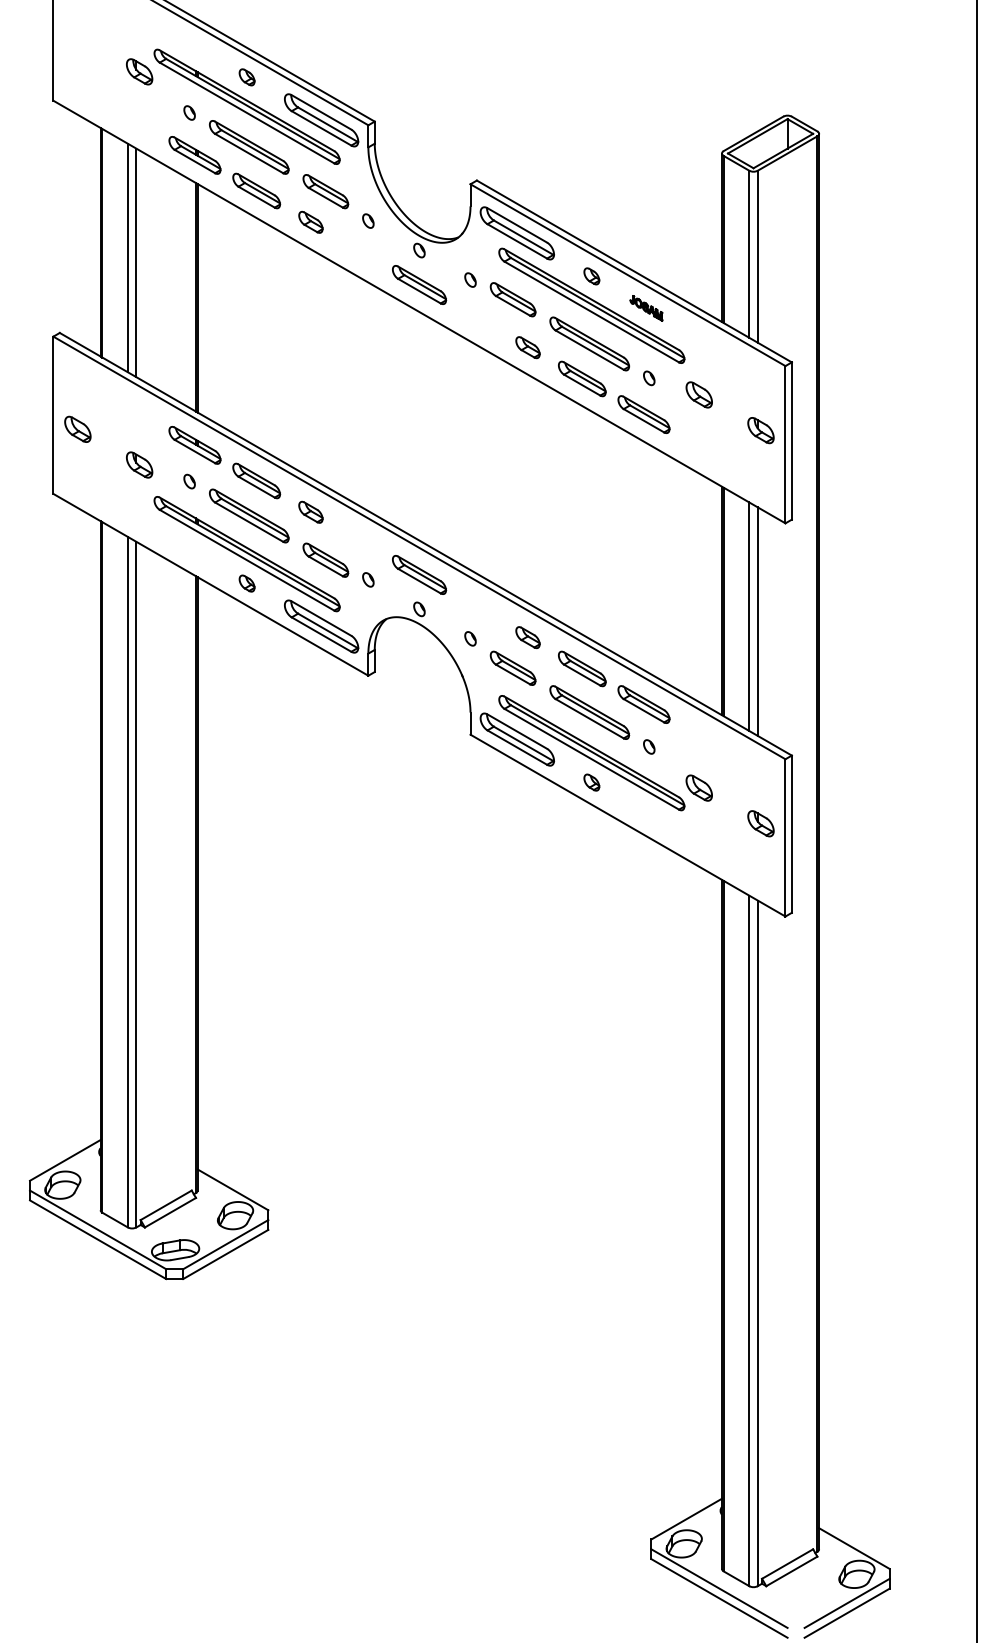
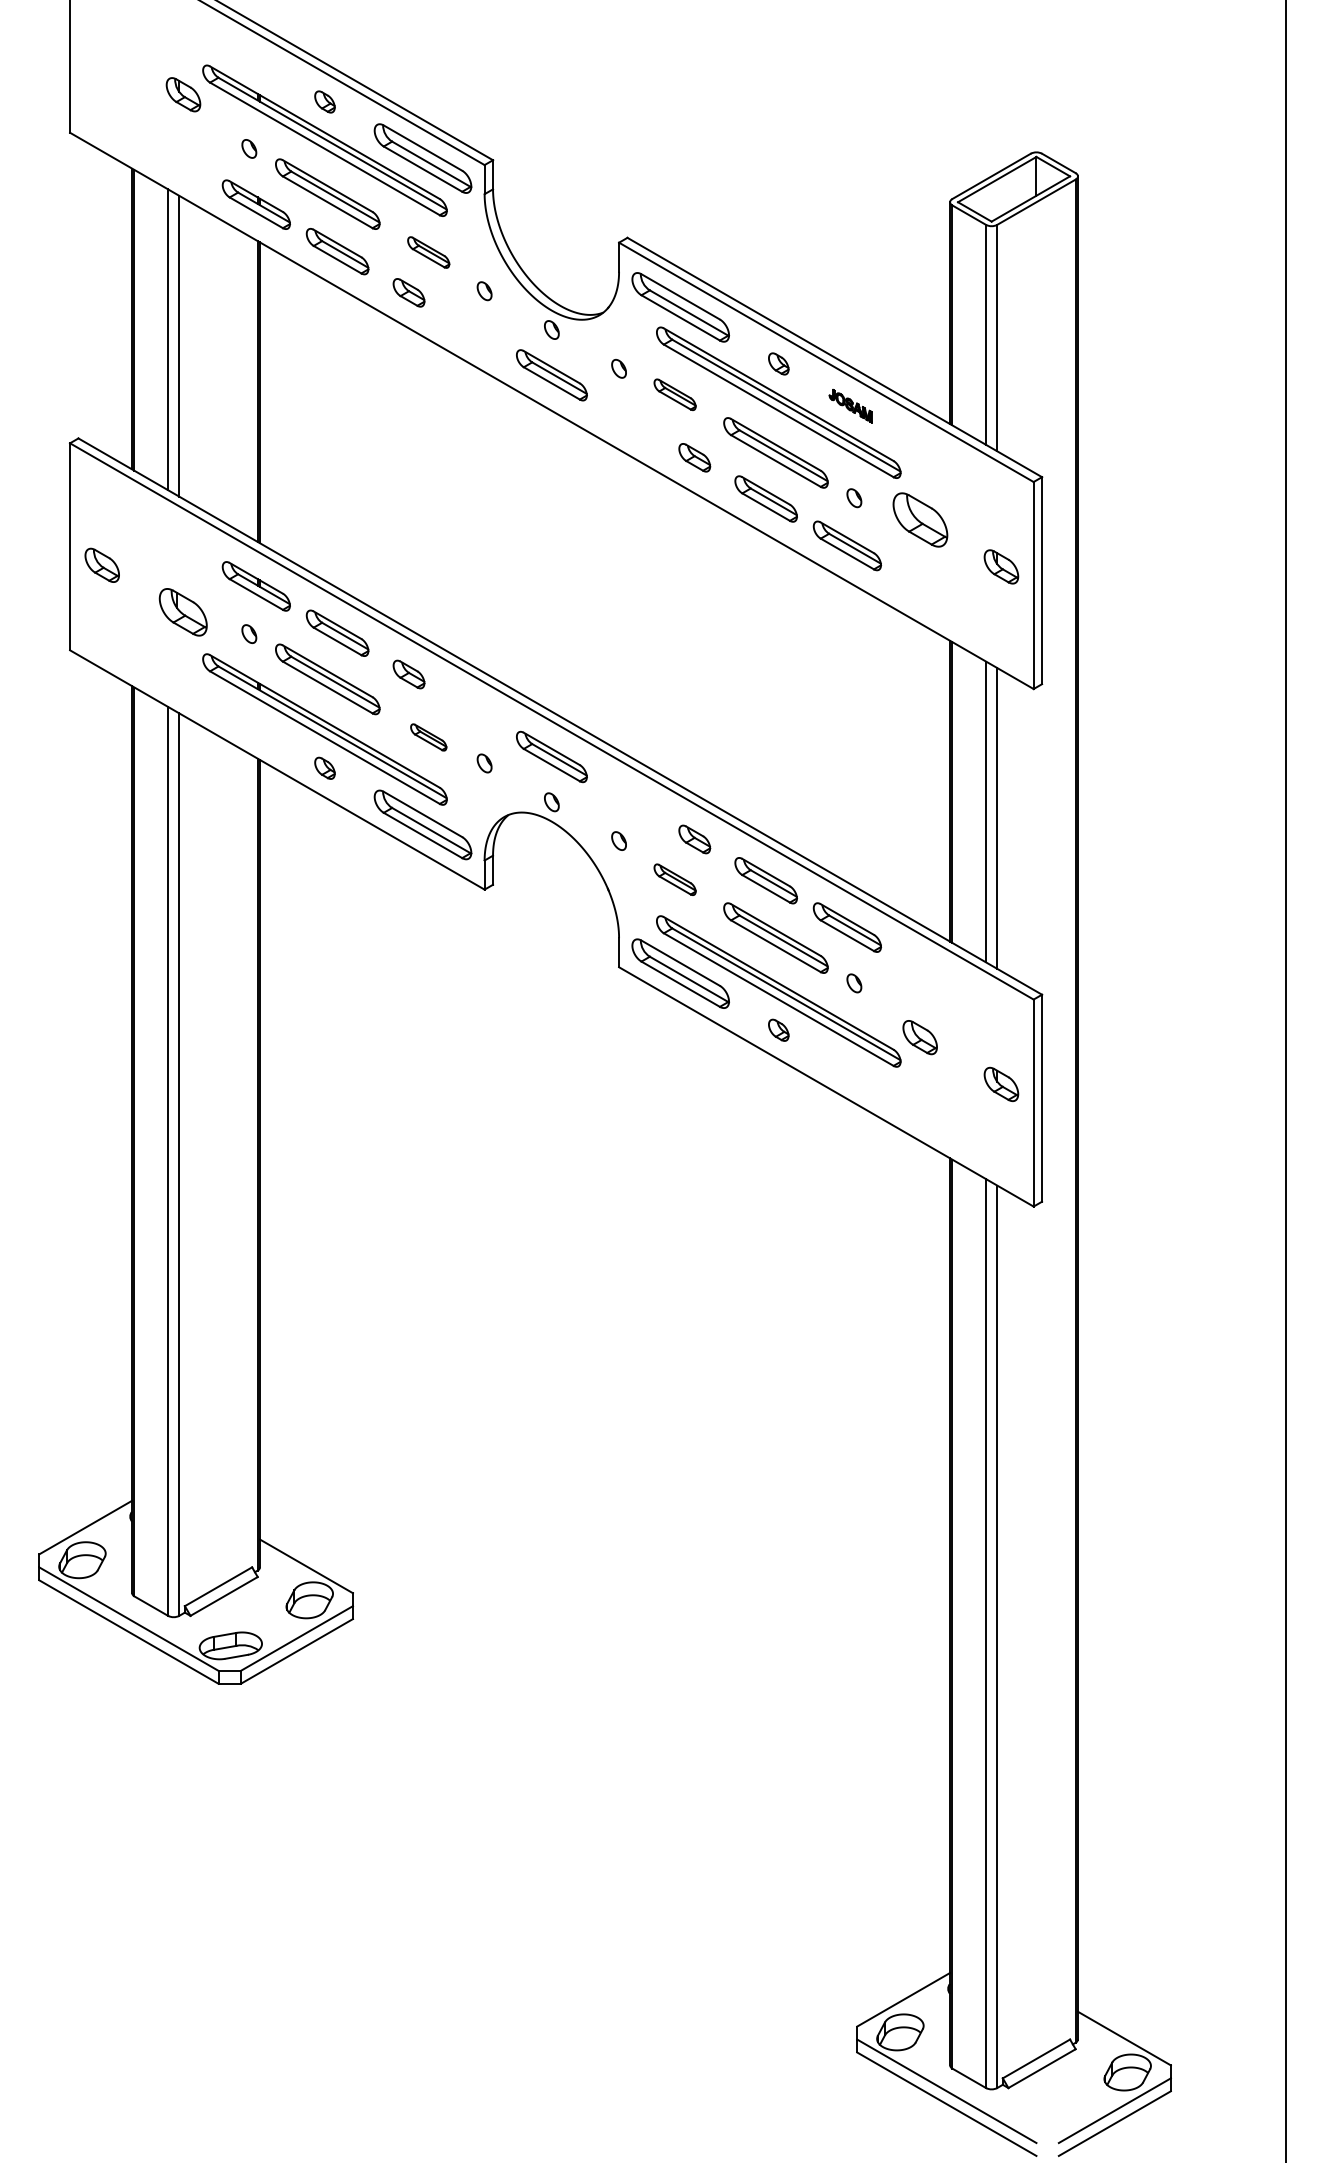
part: (325, 191) -> (428, 252), size x0.7
part: (512, 299) -> (674, 394), size x0.7
part: (698, 394) -> (919, 519), size x1.6
part: (139, 464) -> (183, 611), size x1.4
part: (325, 559) -> (428, 736), size x0.6
part: (512, 667) -> (674, 878), size x0.7

